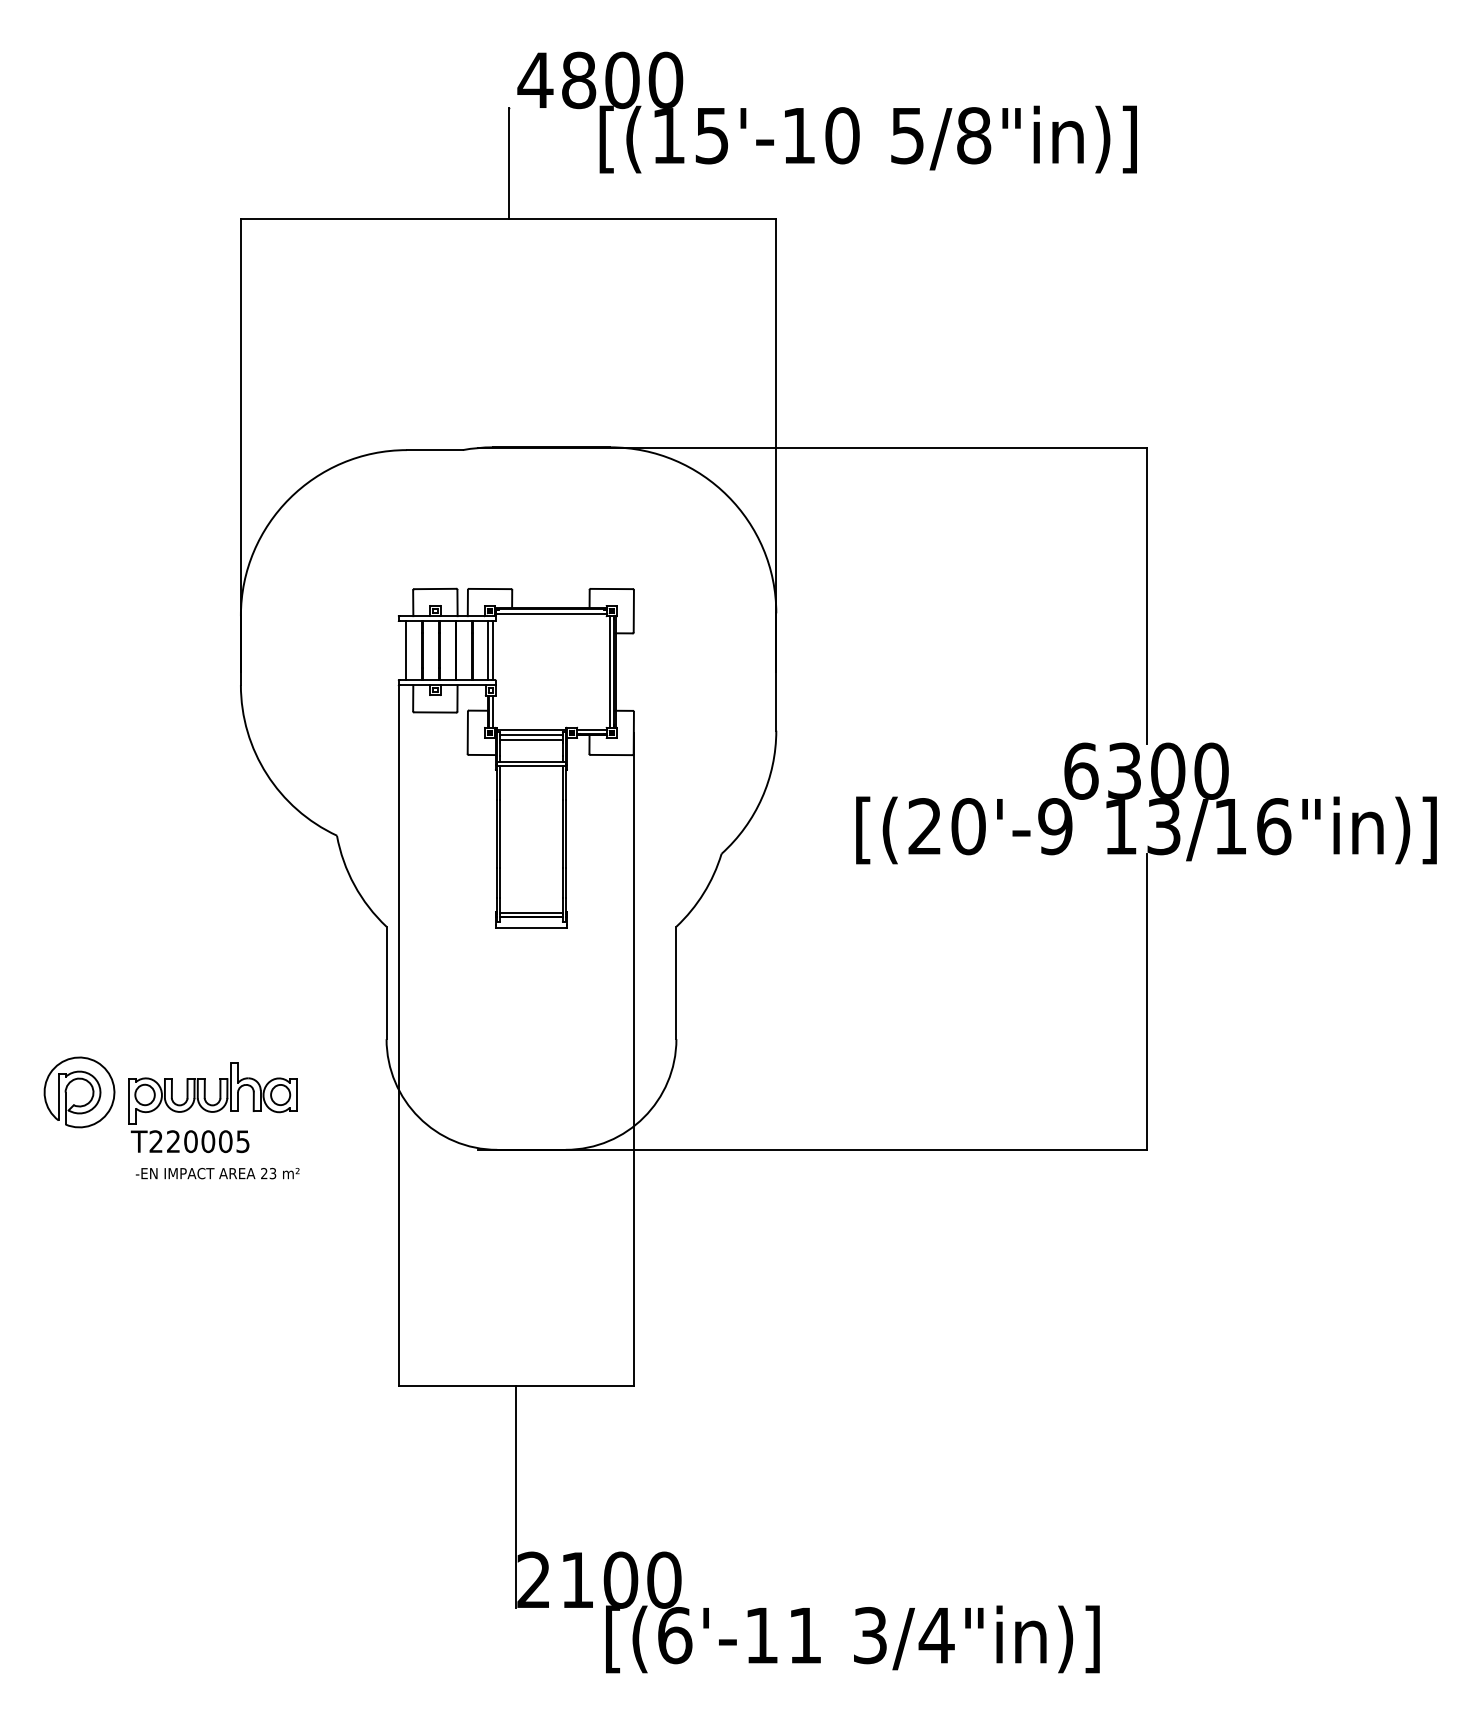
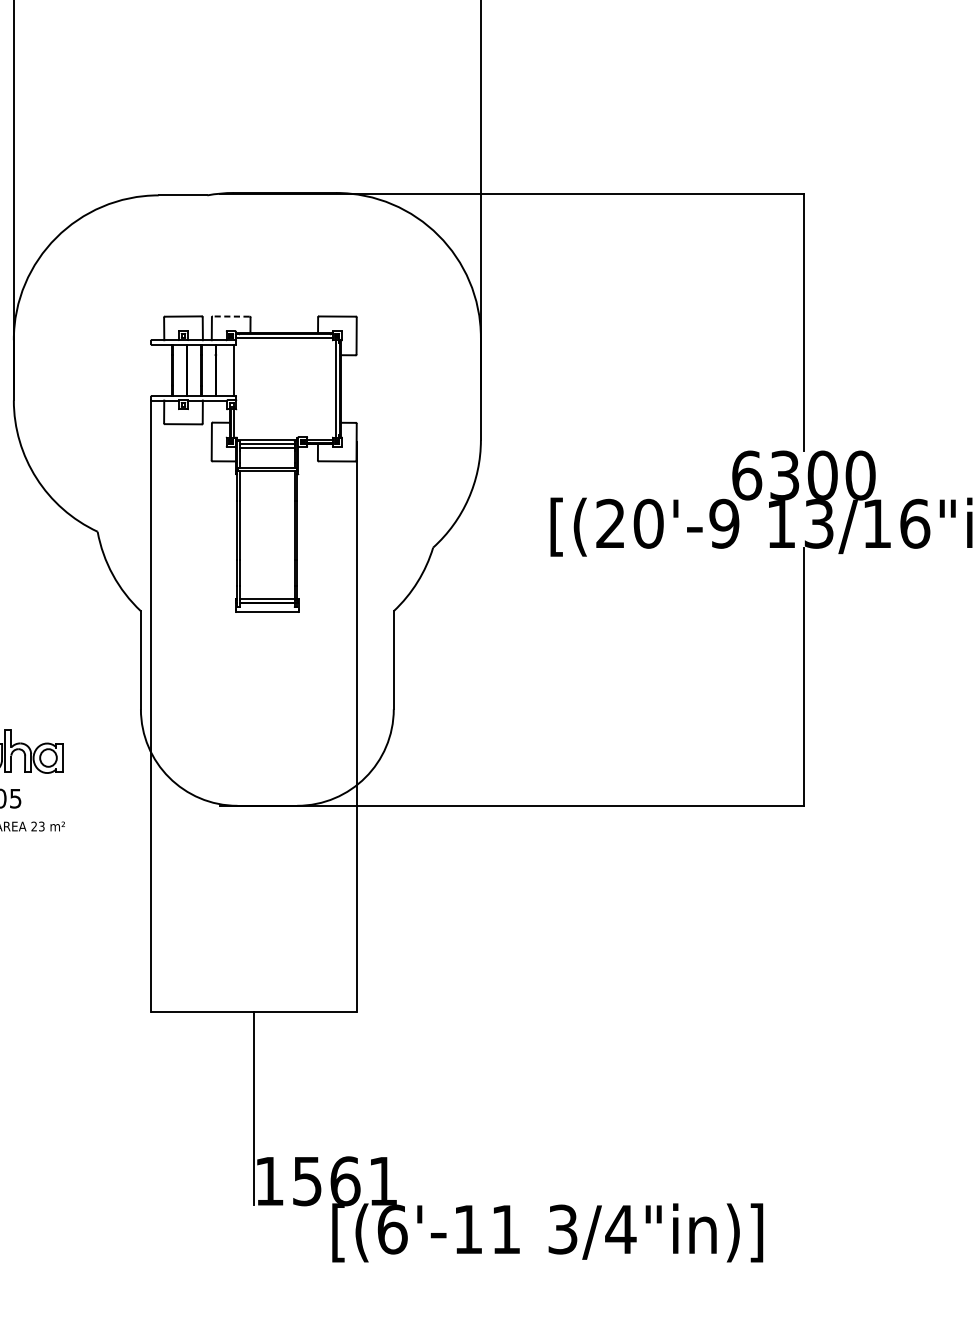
line: (489, 589) -> (230, 316), solid -> dashed
line: (406, 650) -> (158, 370), removed
line: (488, 650) -> (229, 370), removed
text: (599, 1579) -> (326, 1180), 2100 -> 1561

